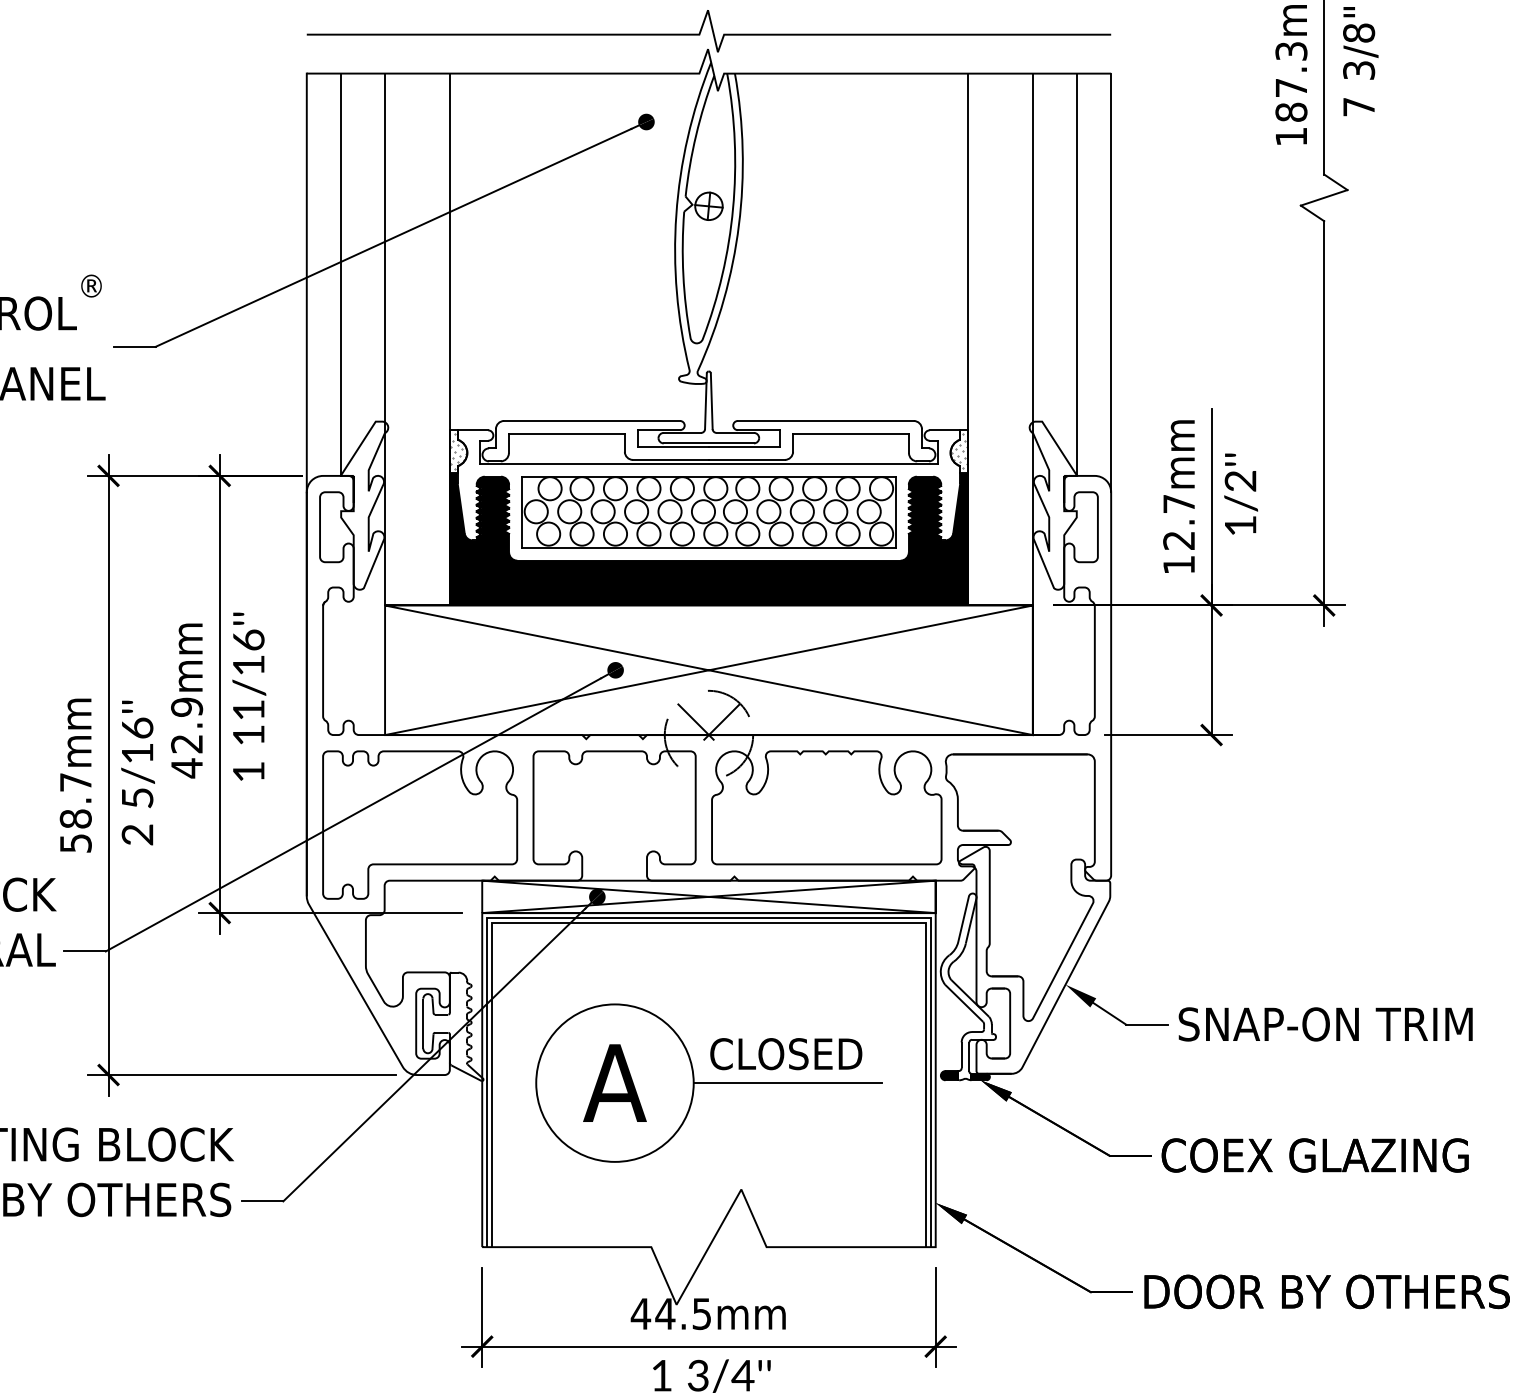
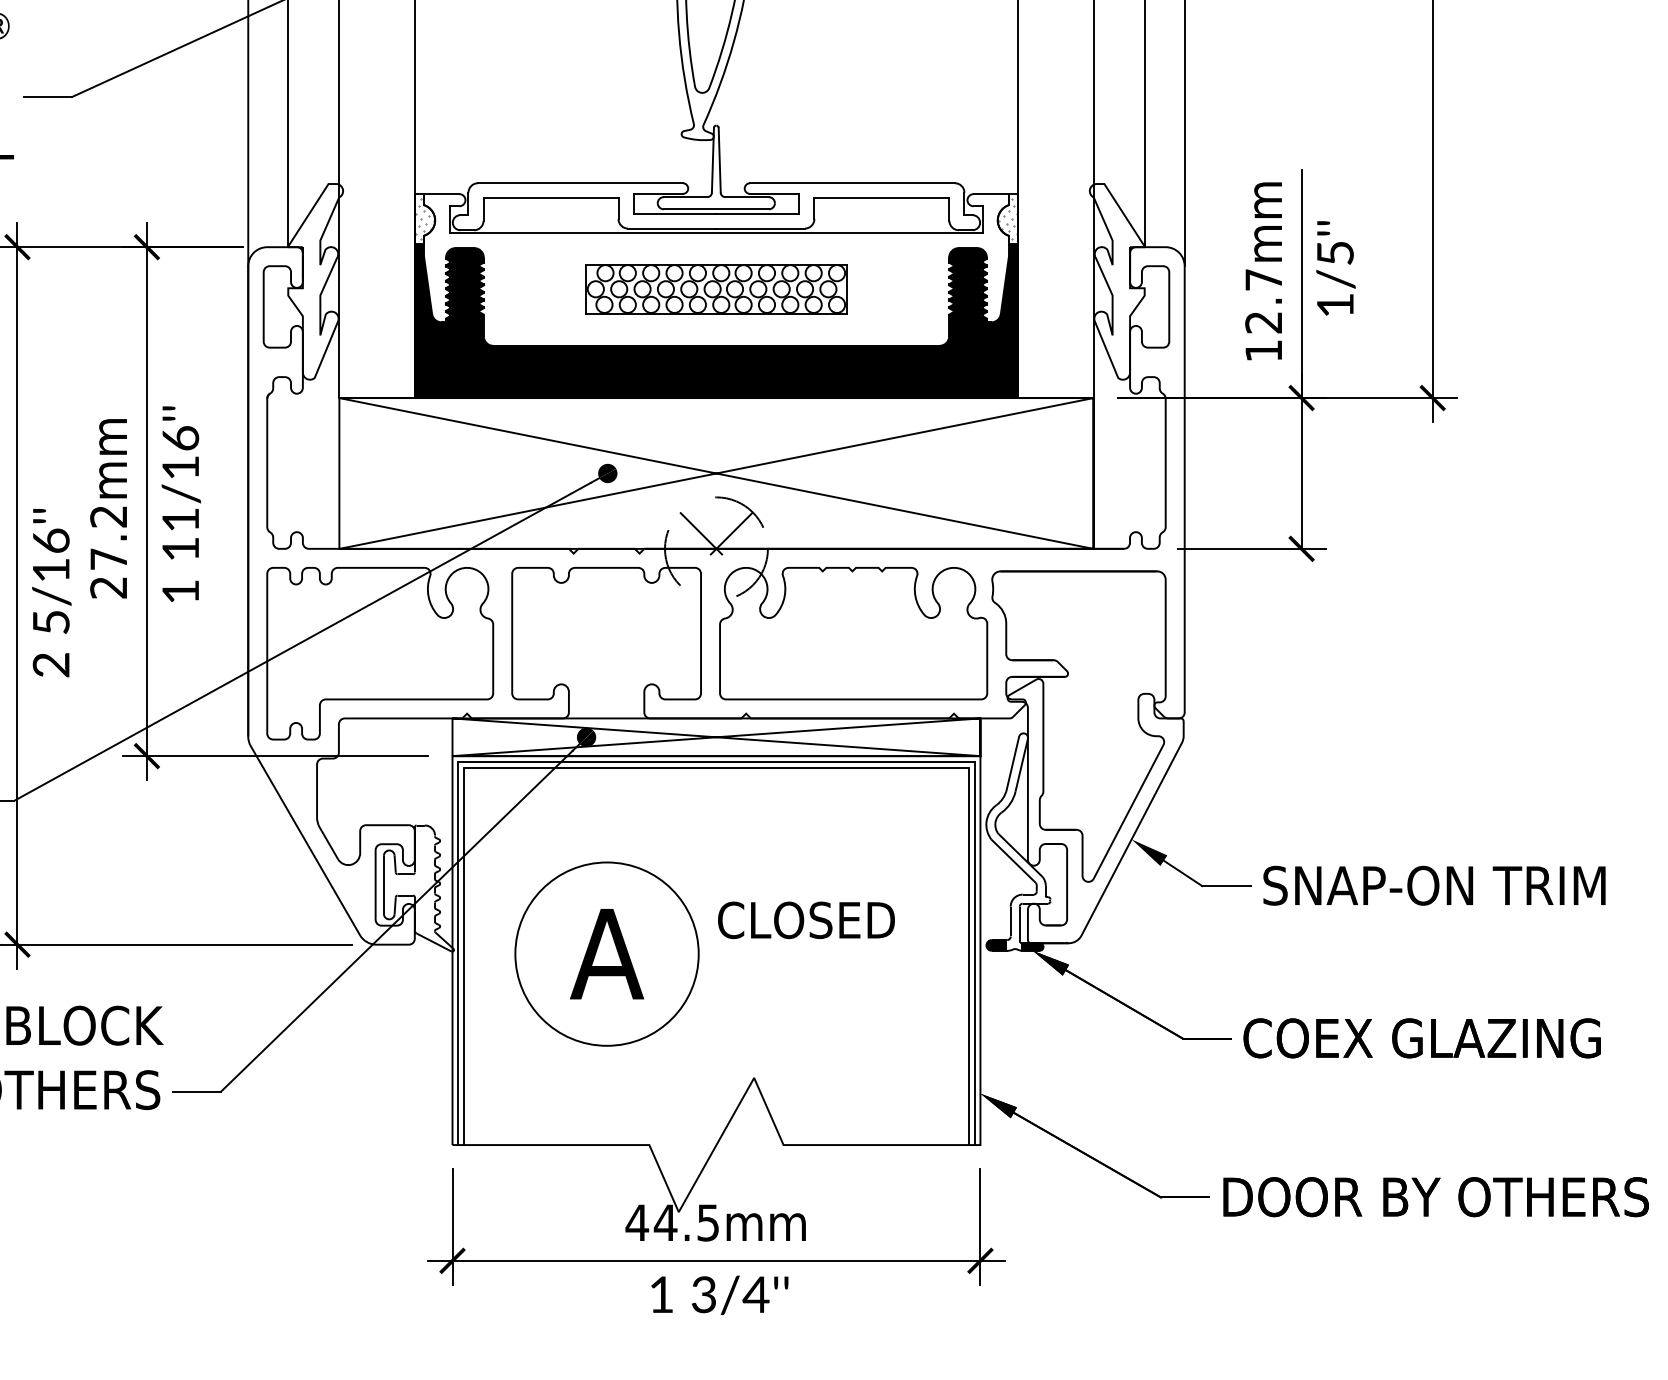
text: (1240, 481) -> (1335, 253), 1/2''\f] -> 1/5''\f]
part: (708, 512) -> (715, 289), size x0.6
text: (187, 737) -> (109, 551), 42.9mm -> 27.2mm
line: (787, 1083) -> (807, 954), removed

